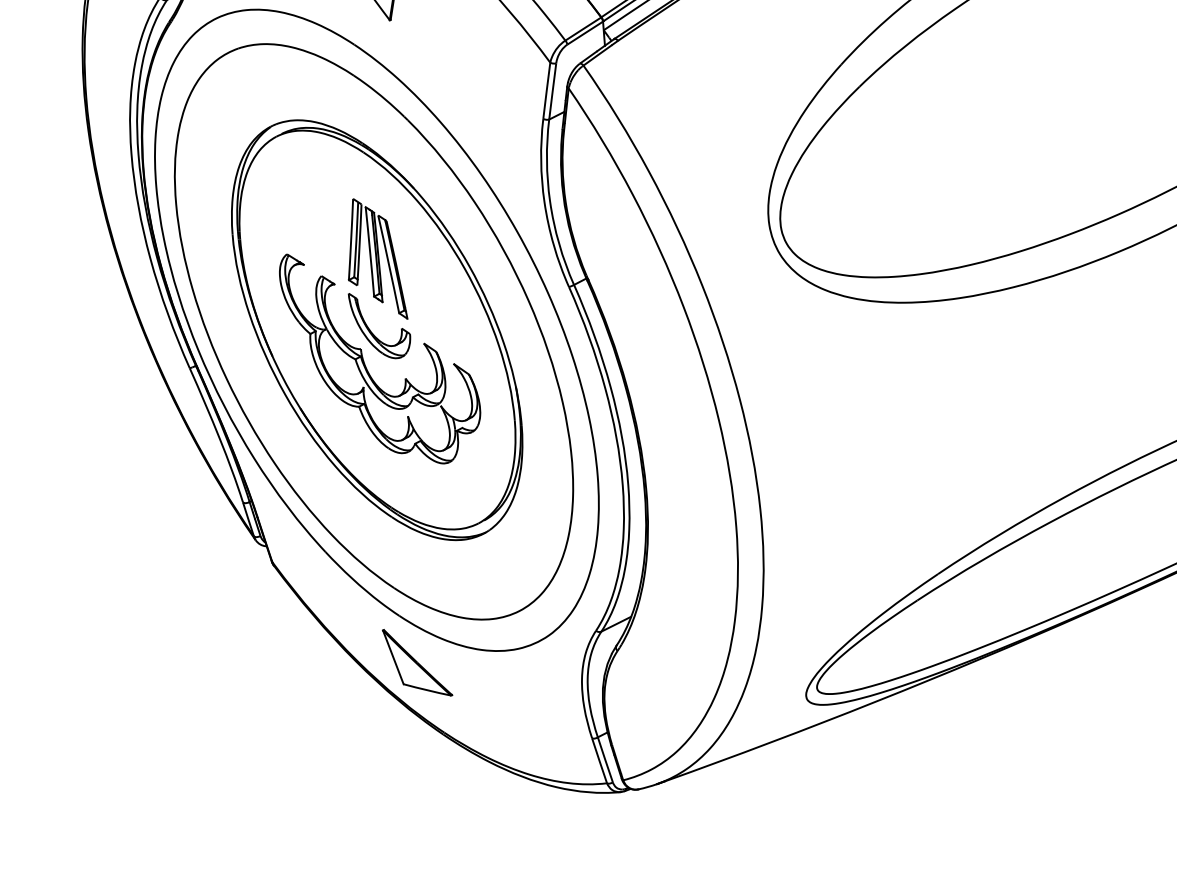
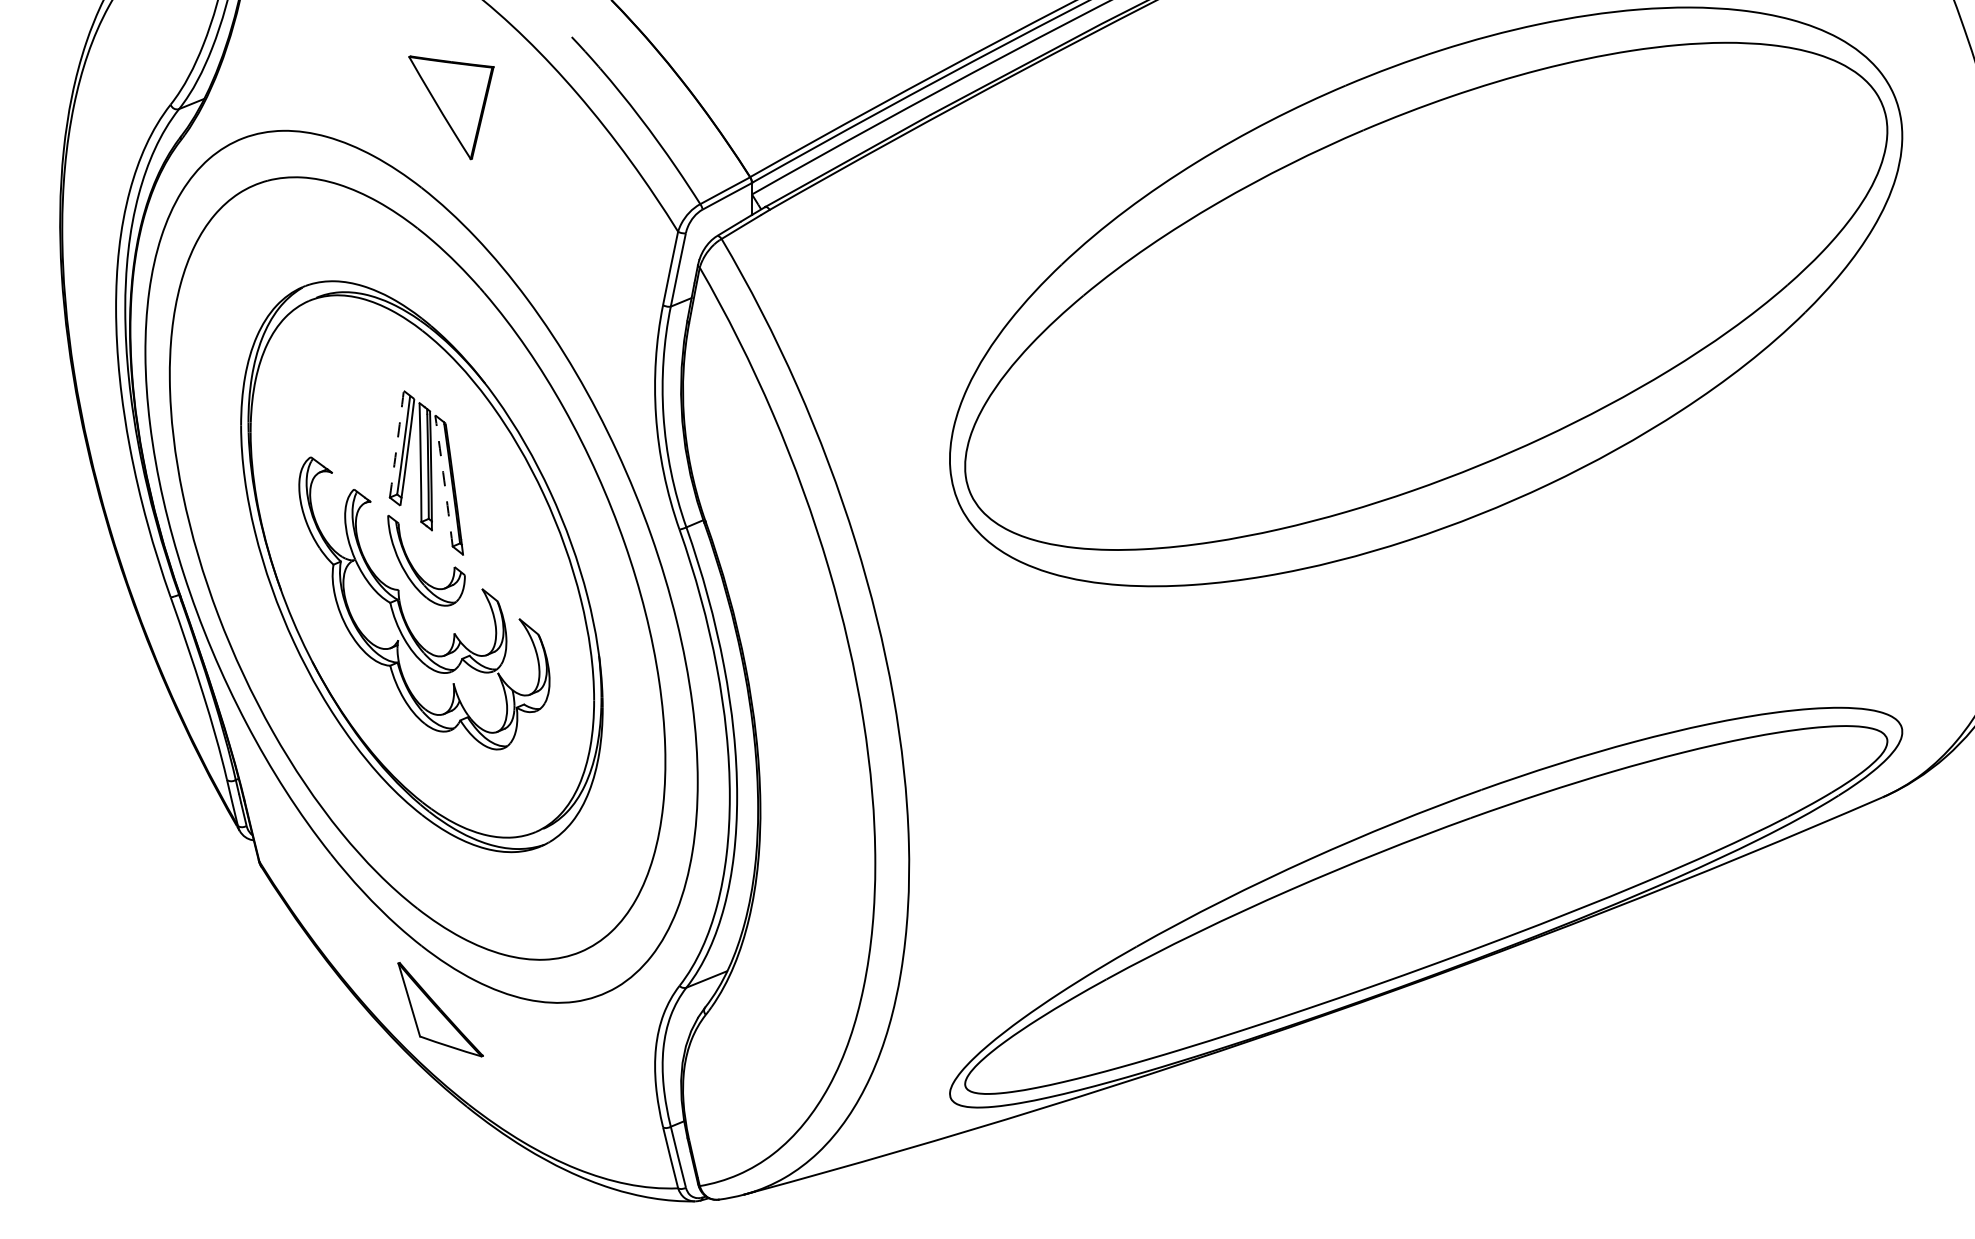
arc: (351, 239) -> (397, 444), solid -> dashed
arc: (389, 263) -> (444, 480), solid -> dashed

